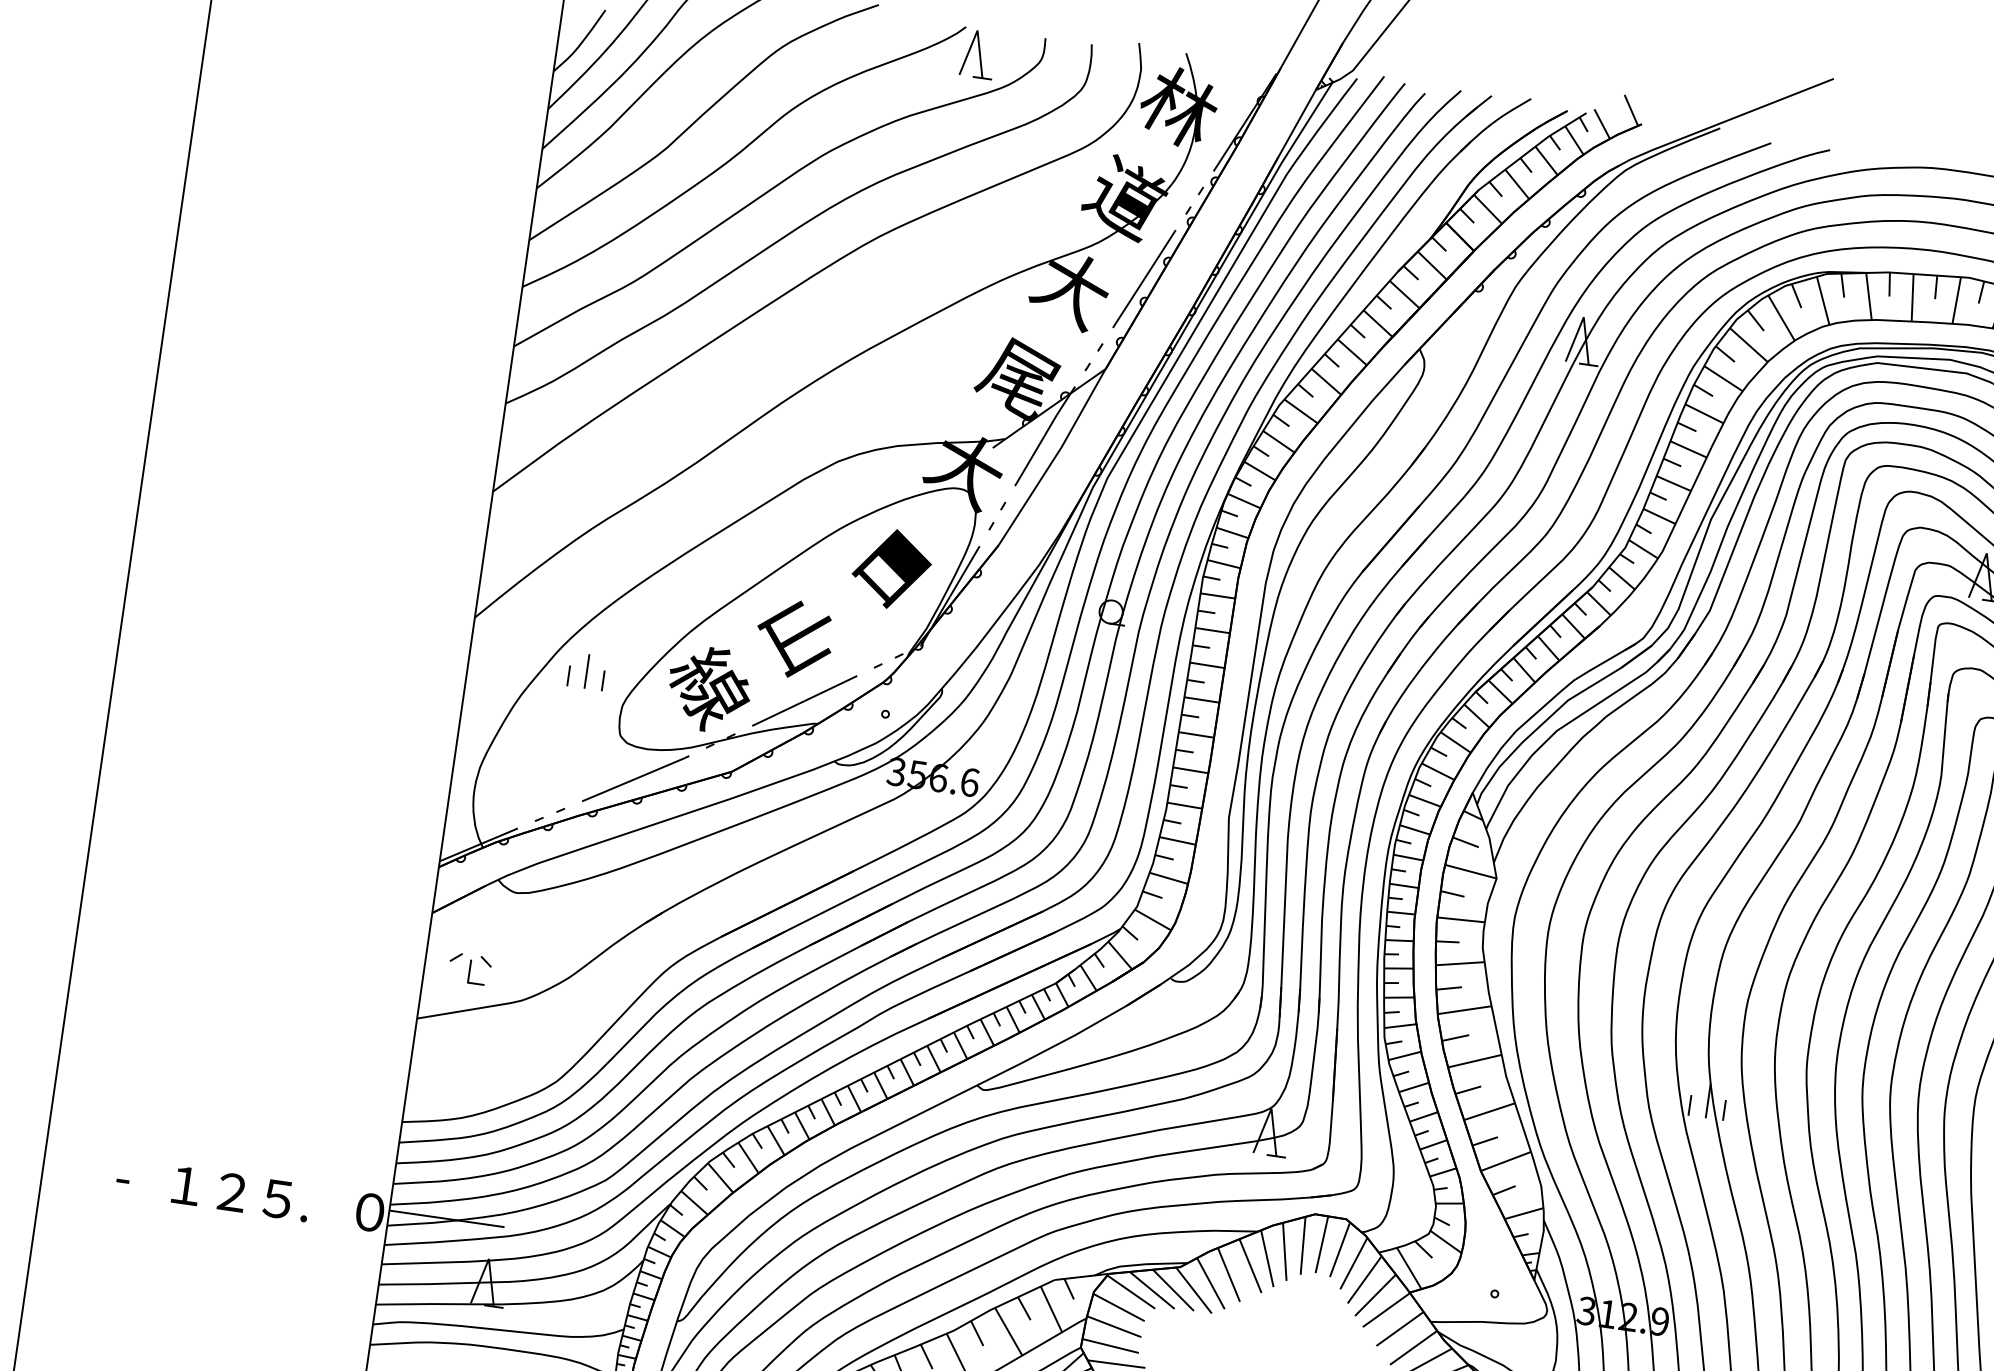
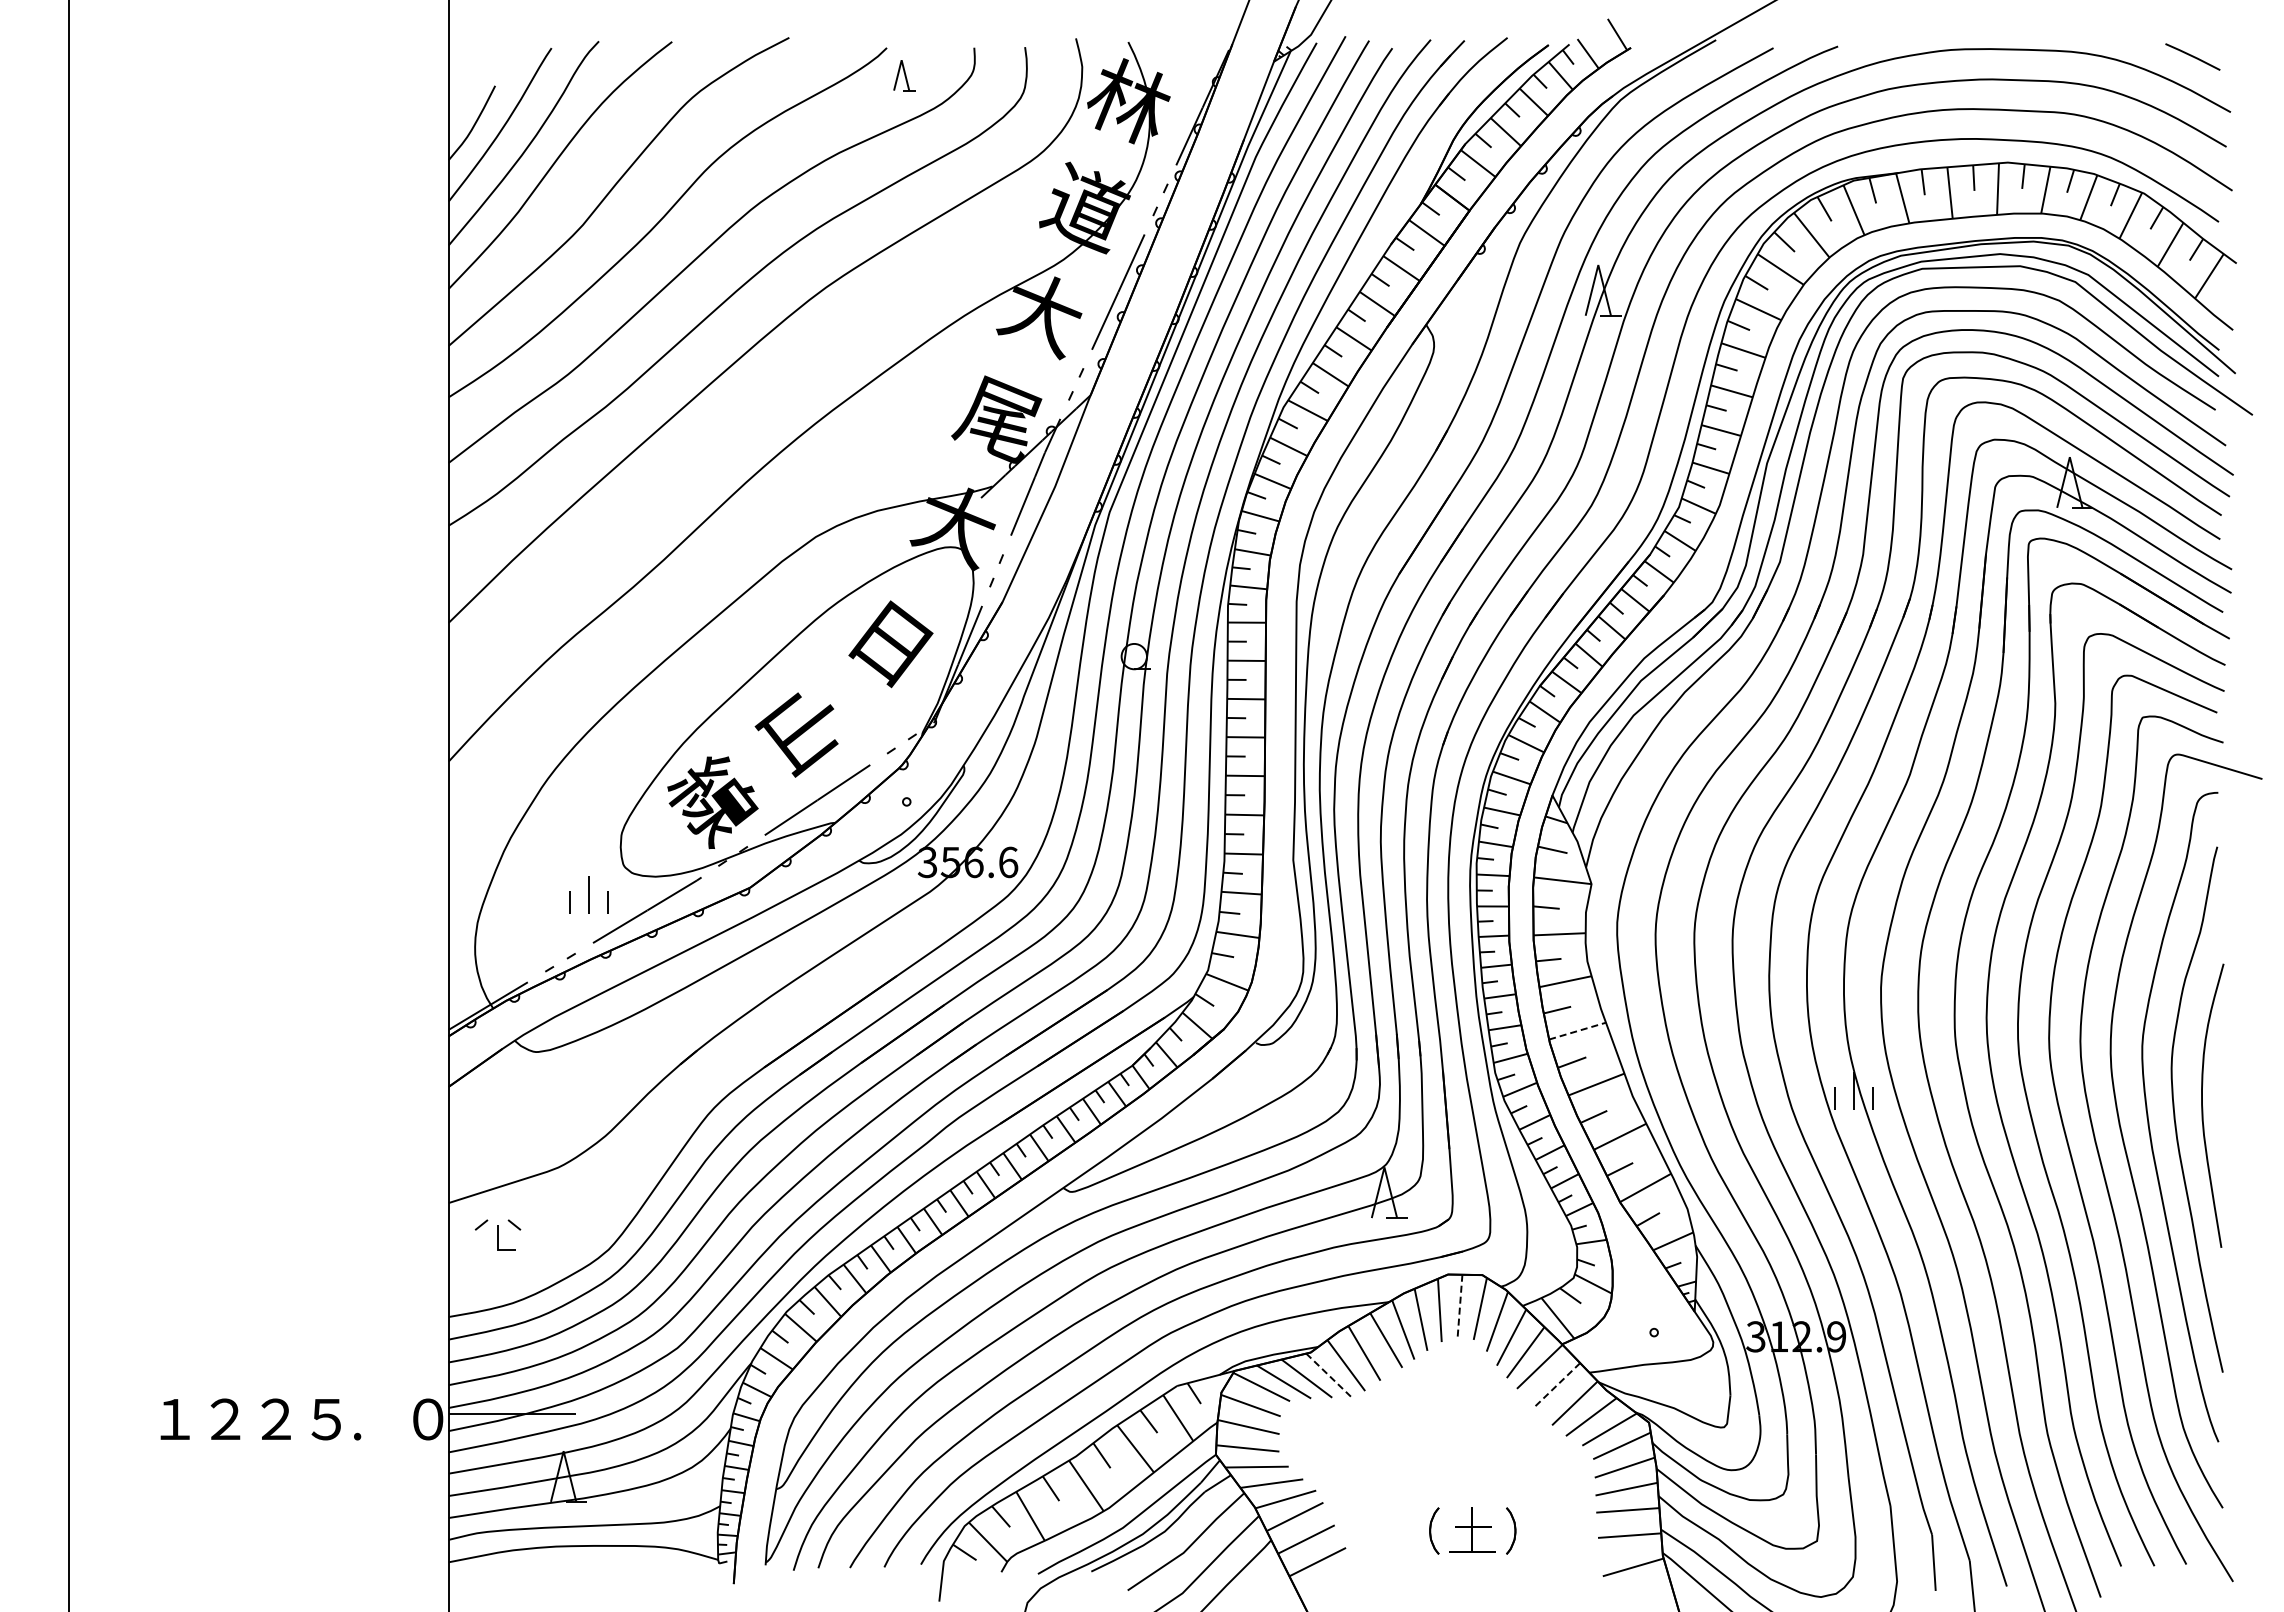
part: (978, 54) -> (904, 75), size x0.6
part: (586, 670) -> (588, 894), moved
part: (469, 968) -> (497, 1234), moved
line: (1464, 1010) -> (1577, 1031), solid -> dashed
text: (135, 1178) -> (169, 1419), - -> １
text: (186, 1185) -> (225, 1418), １ -> ２
line: (1322, 1244) -> (1460, 1306), solid -> dashed
line: (1194, 1290) -> (1329, 1375), solid -> dashed
line: (1400, 1329) -> (1557, 1385), solid -> dashed

